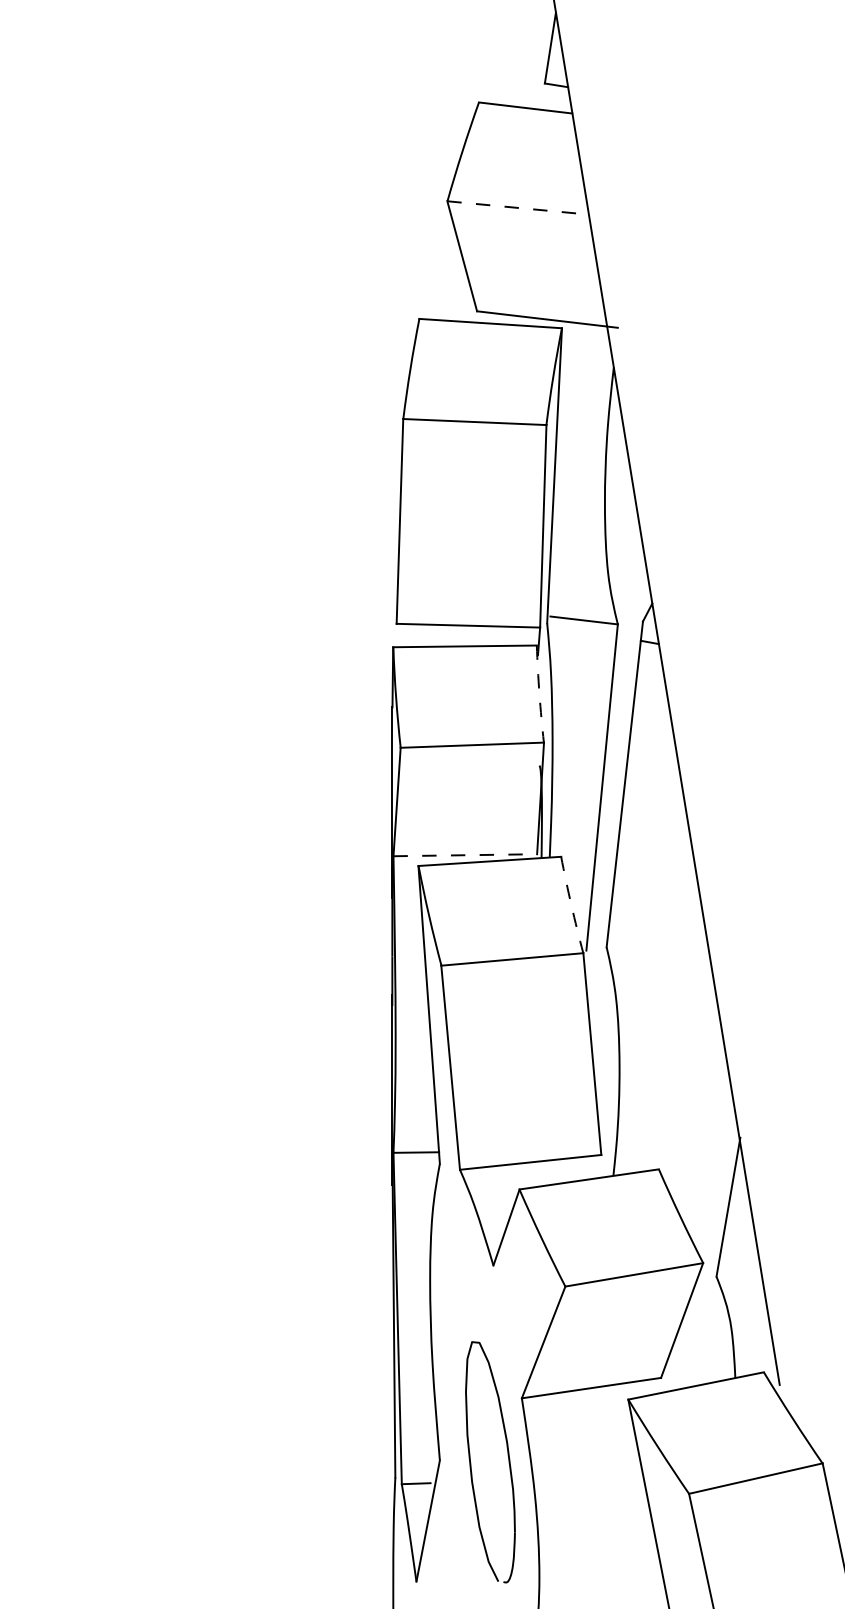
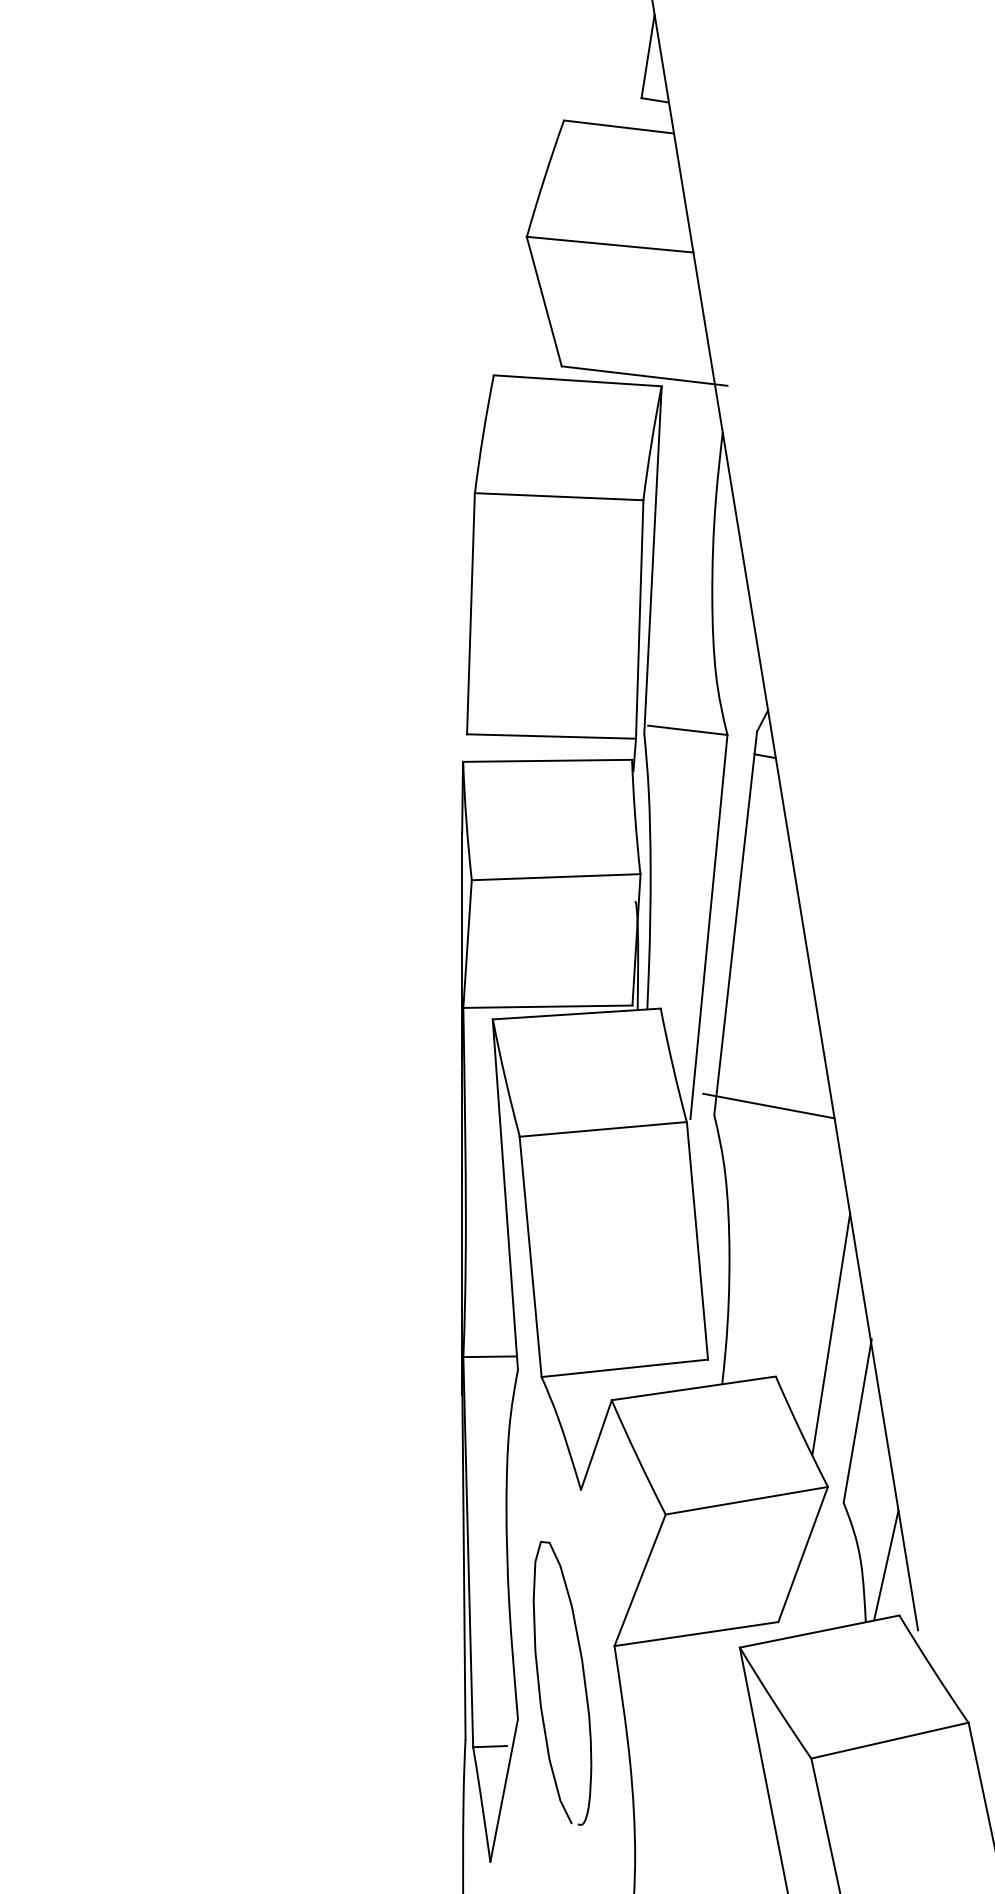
line: (518, 207) -> (610, 244), dashed -> solid
arc: (539, 693) -> (635, 816), dashed -> solid
line: (464, 855) -> (547, 1006), dashed -> solid
arc: (571, 905) -> (672, 1065), dashed -> solid
line: (652, 939) -> (768, 1105), added
line: (706, 1133) -> (831, 1334), added
line: (752, 1329) -> (886, 1565), added
part: (508, 1459) -> (583, 1680), moved

